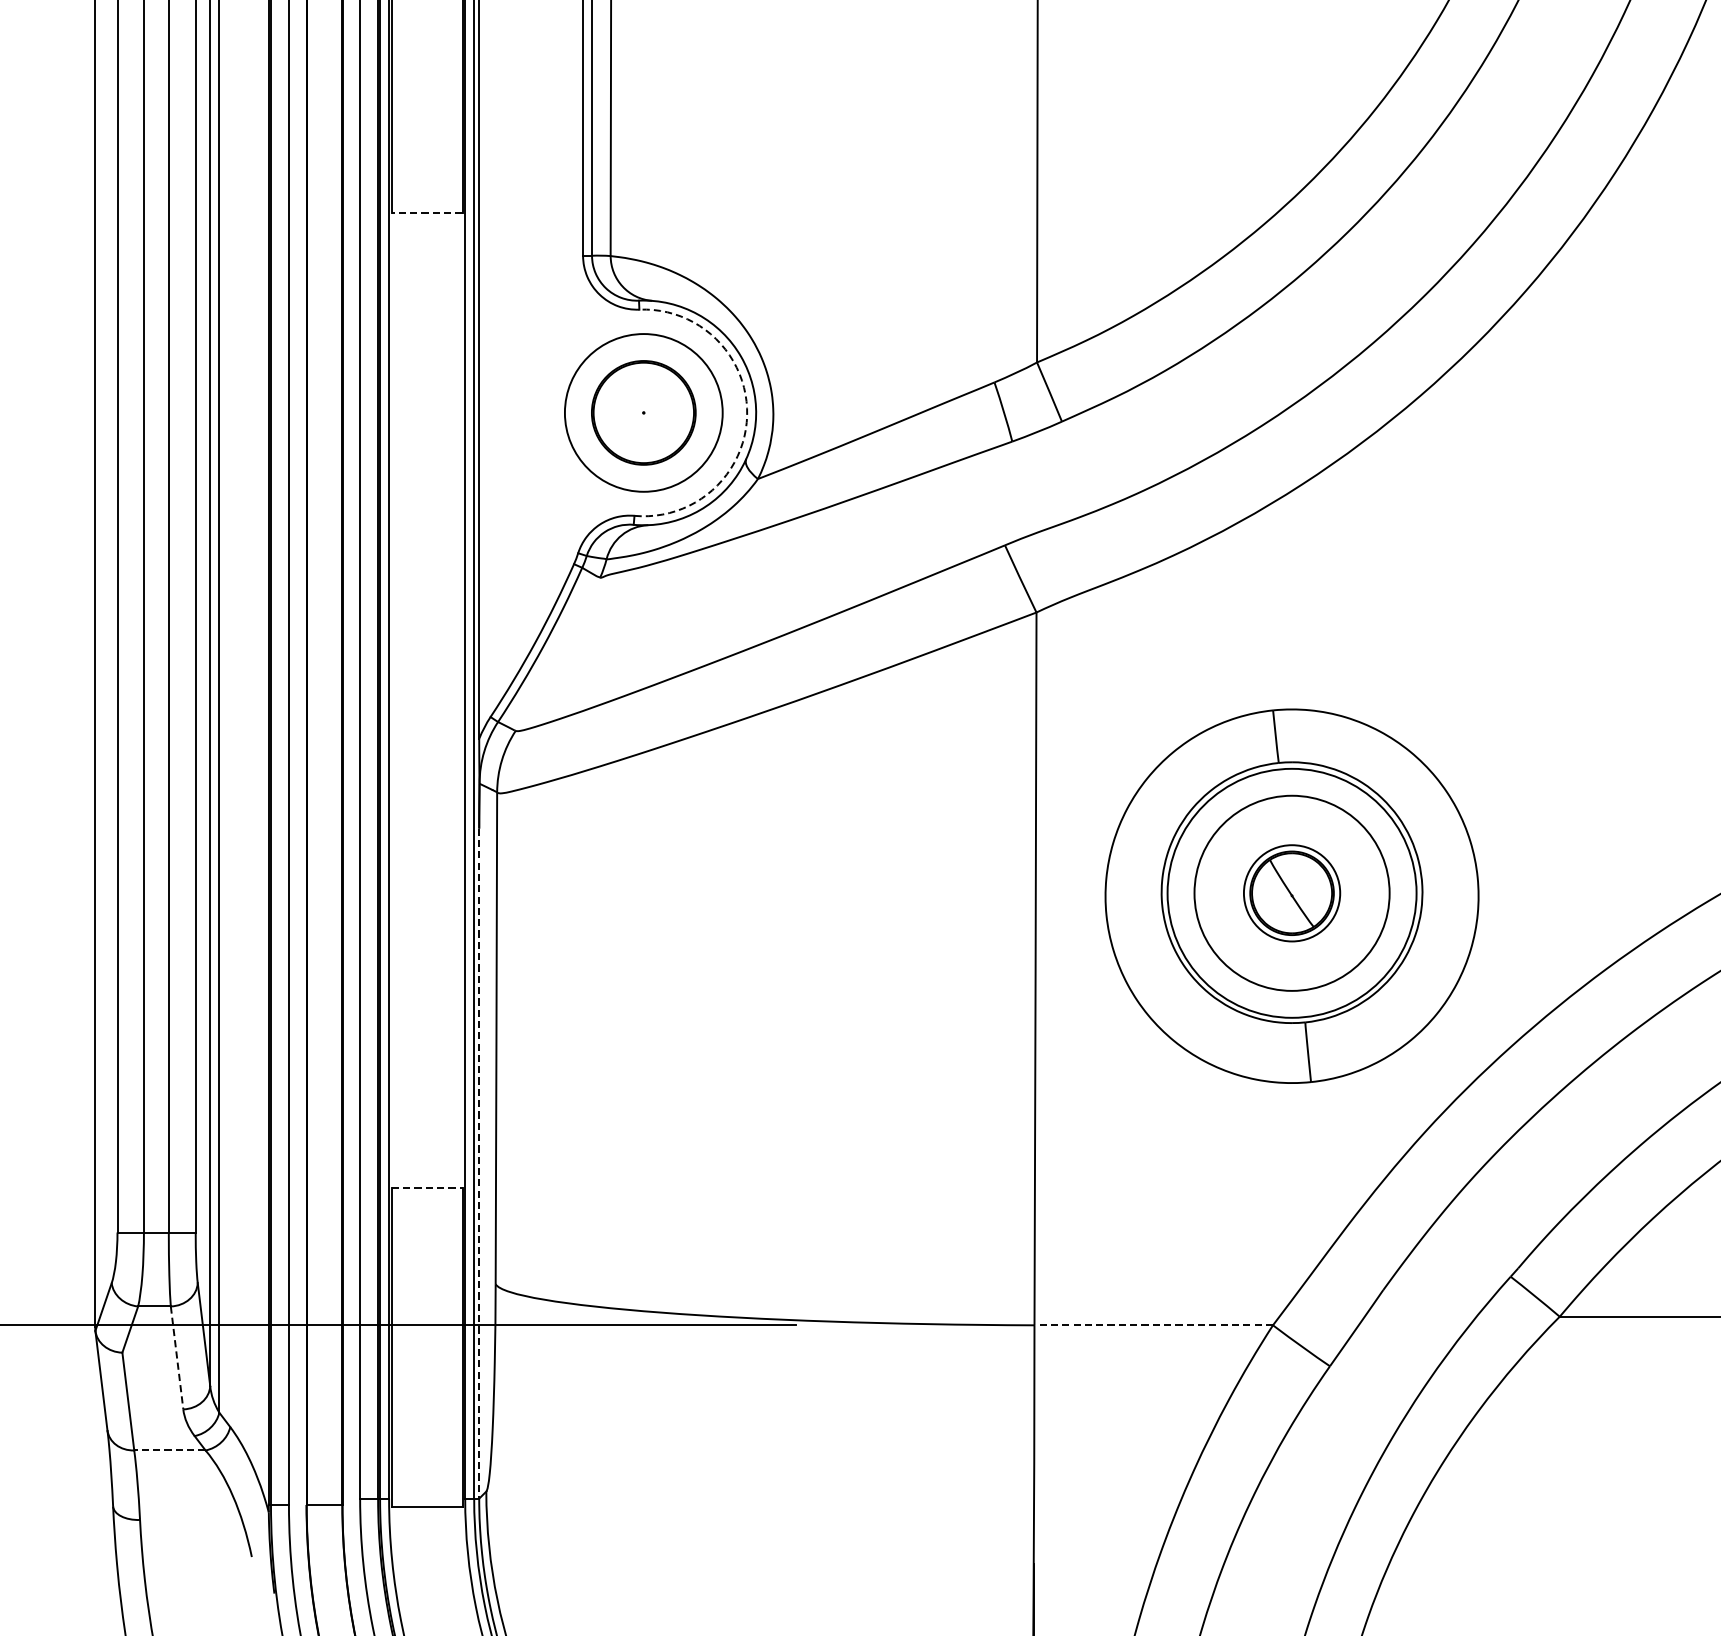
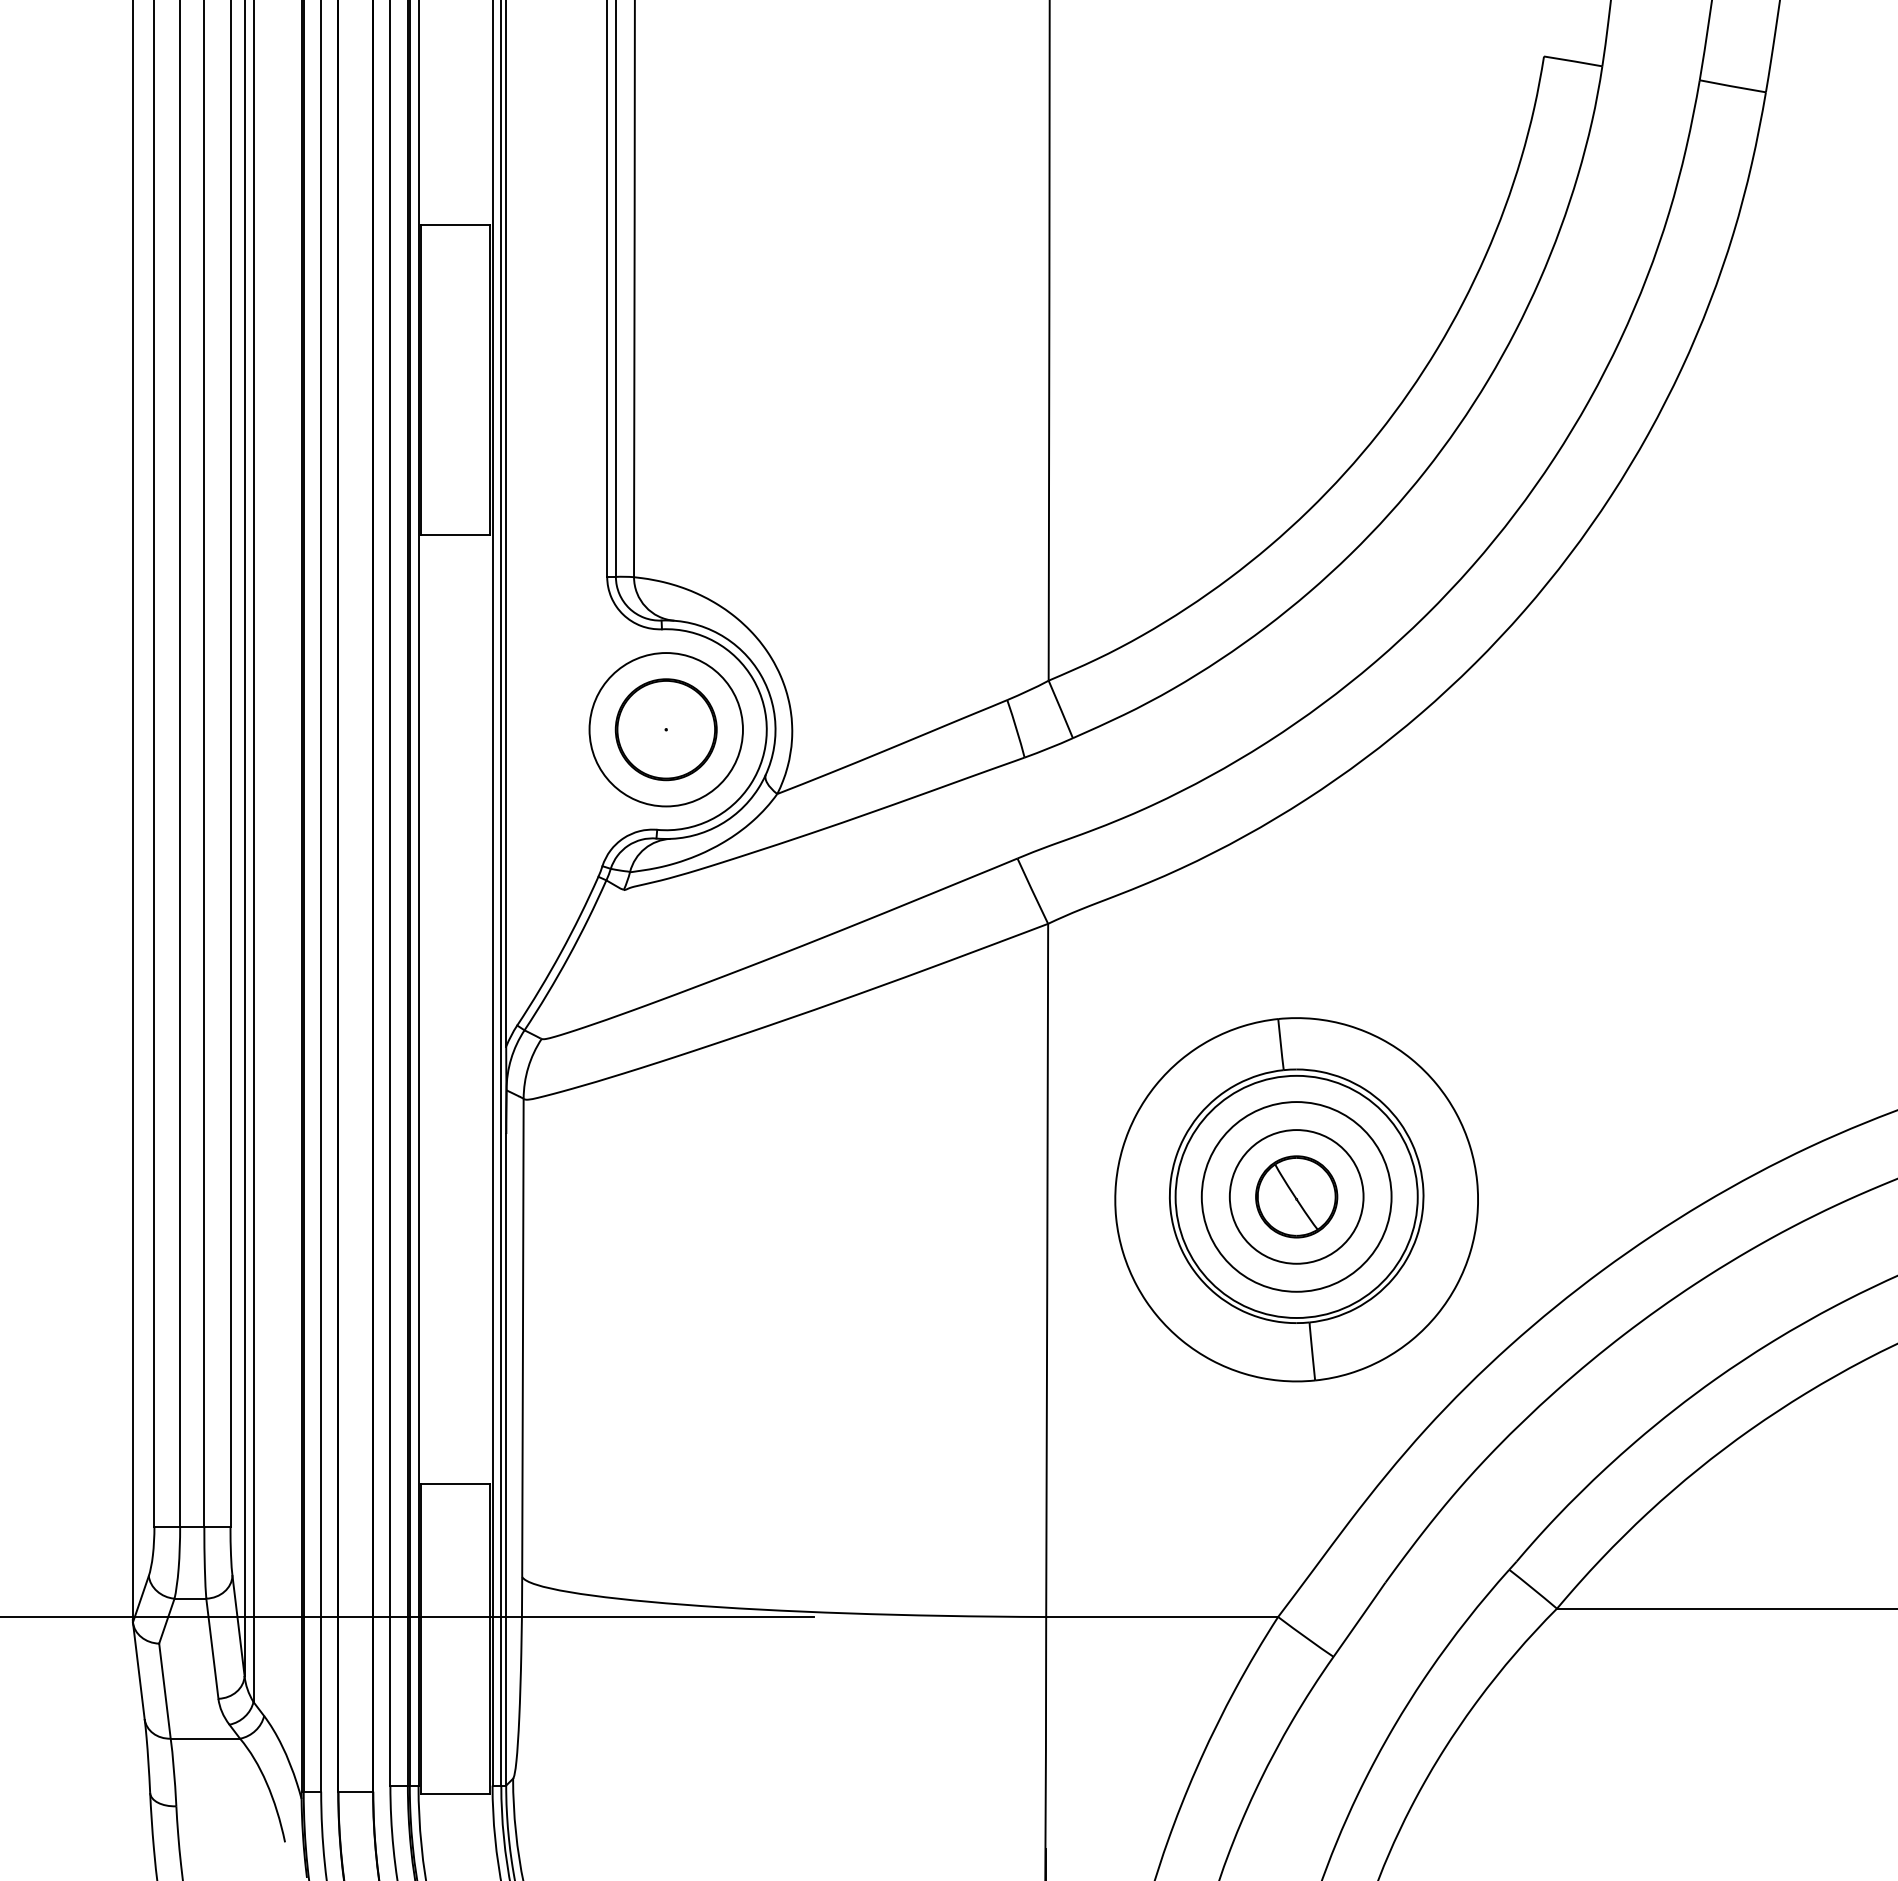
line: (427, 212) -> (455, 534), dashed -> solid
arc: (746, 415) -> (766, 732), dashed -> solid
circle: (1291, 892) -> (1296, 1196), size x1.43
line: (479, 1163) -> (506, 1459), dashed -> solid
line: (428, 1188) -> (456, 1483), dashed -> solid
line: (1154, 1325) -> (1162, 1617), dashed -> solid
line: (177, 1358) -> (212, 1649), dashed -> solid
line: (170, 1450) -> (205, 1738), dashed -> solid

